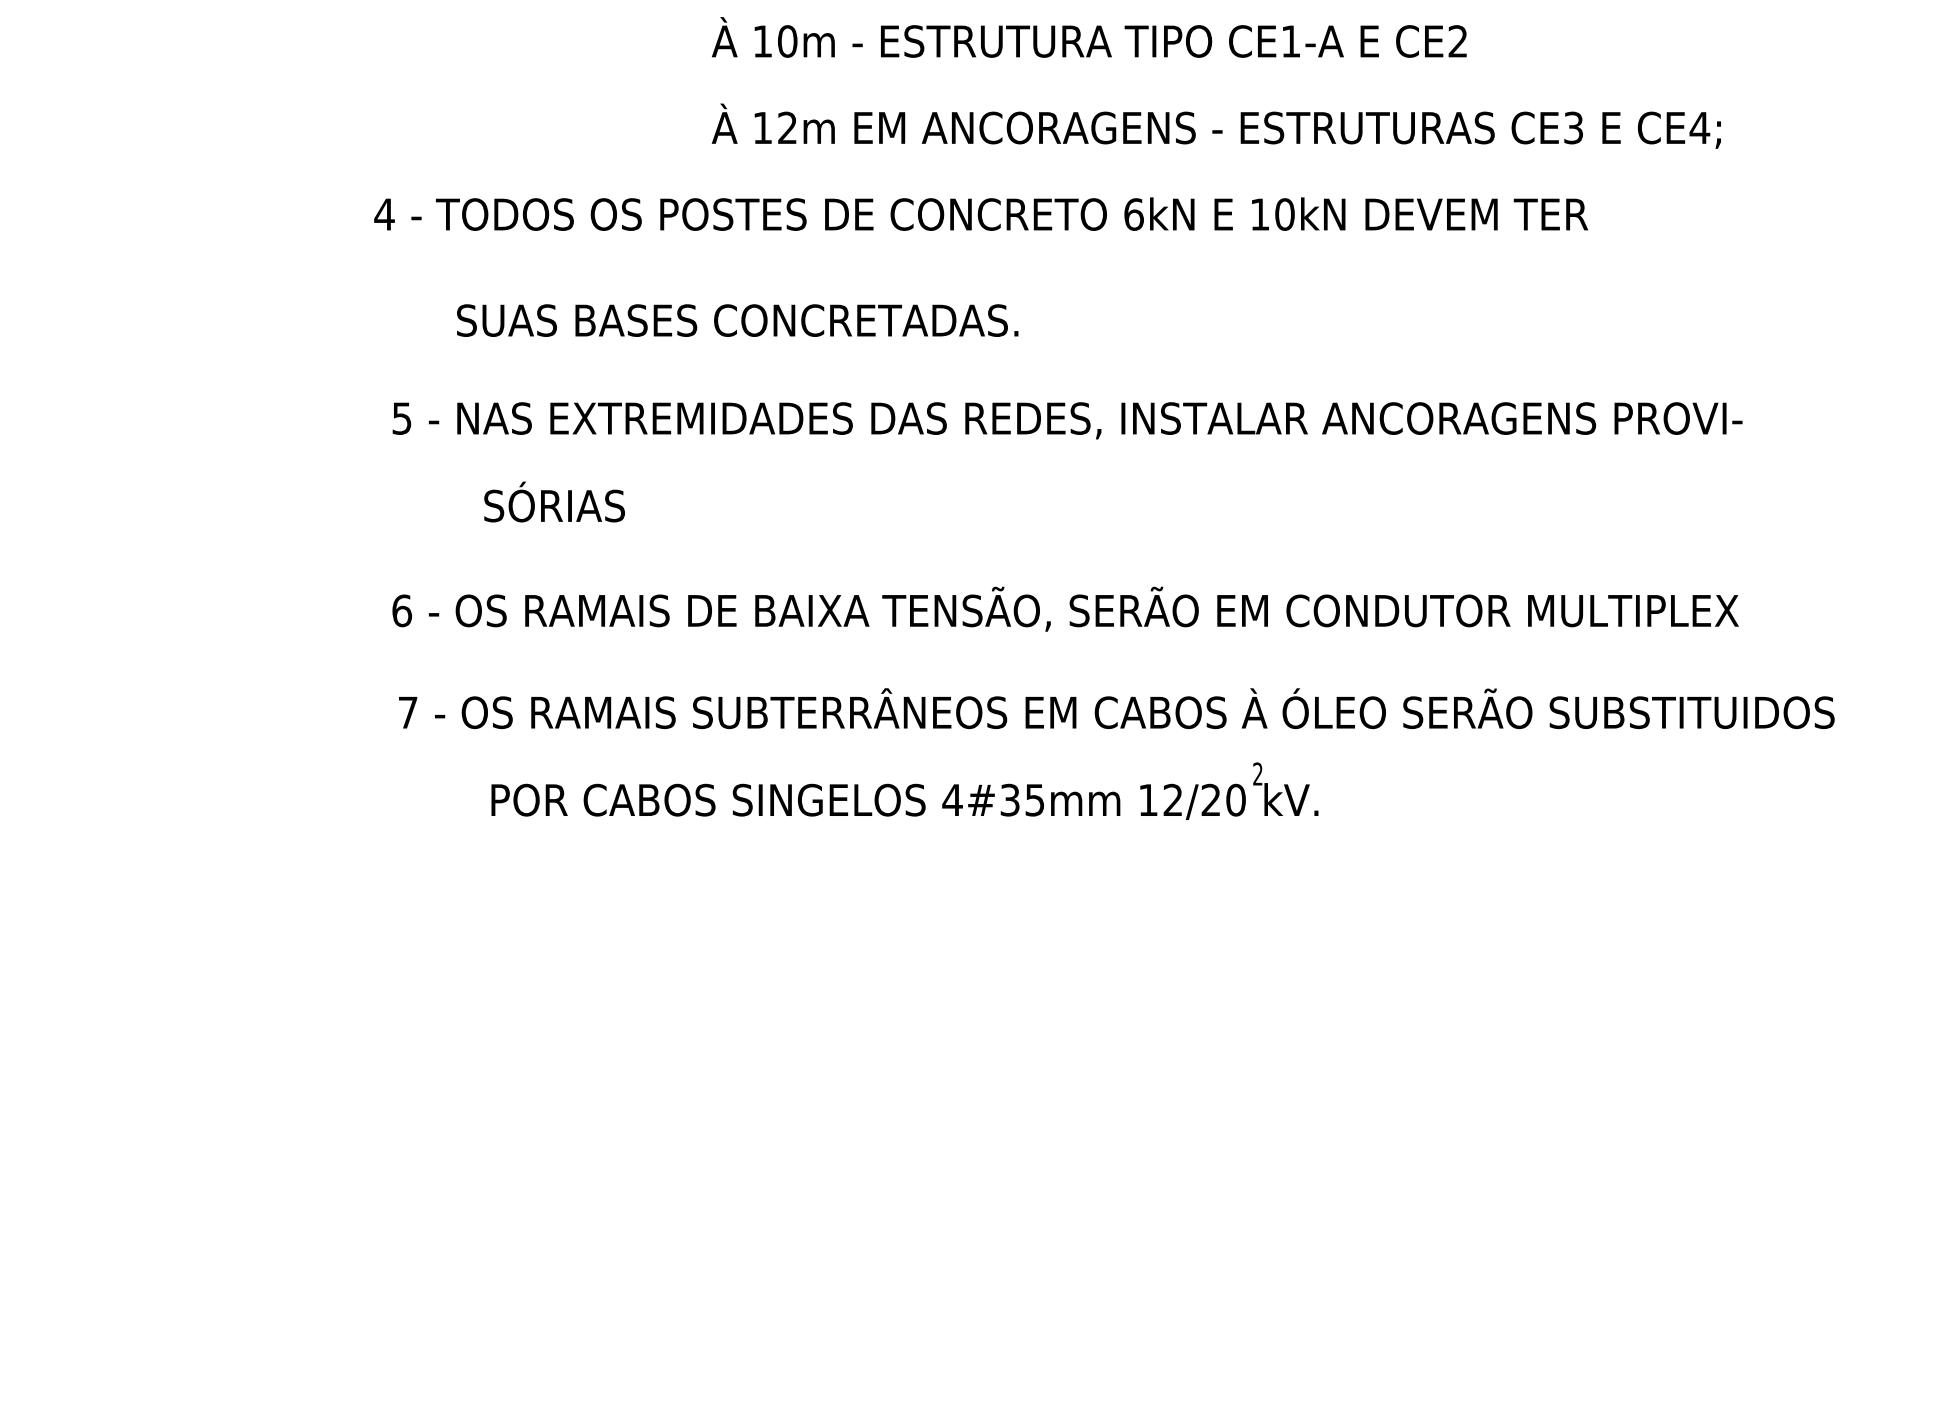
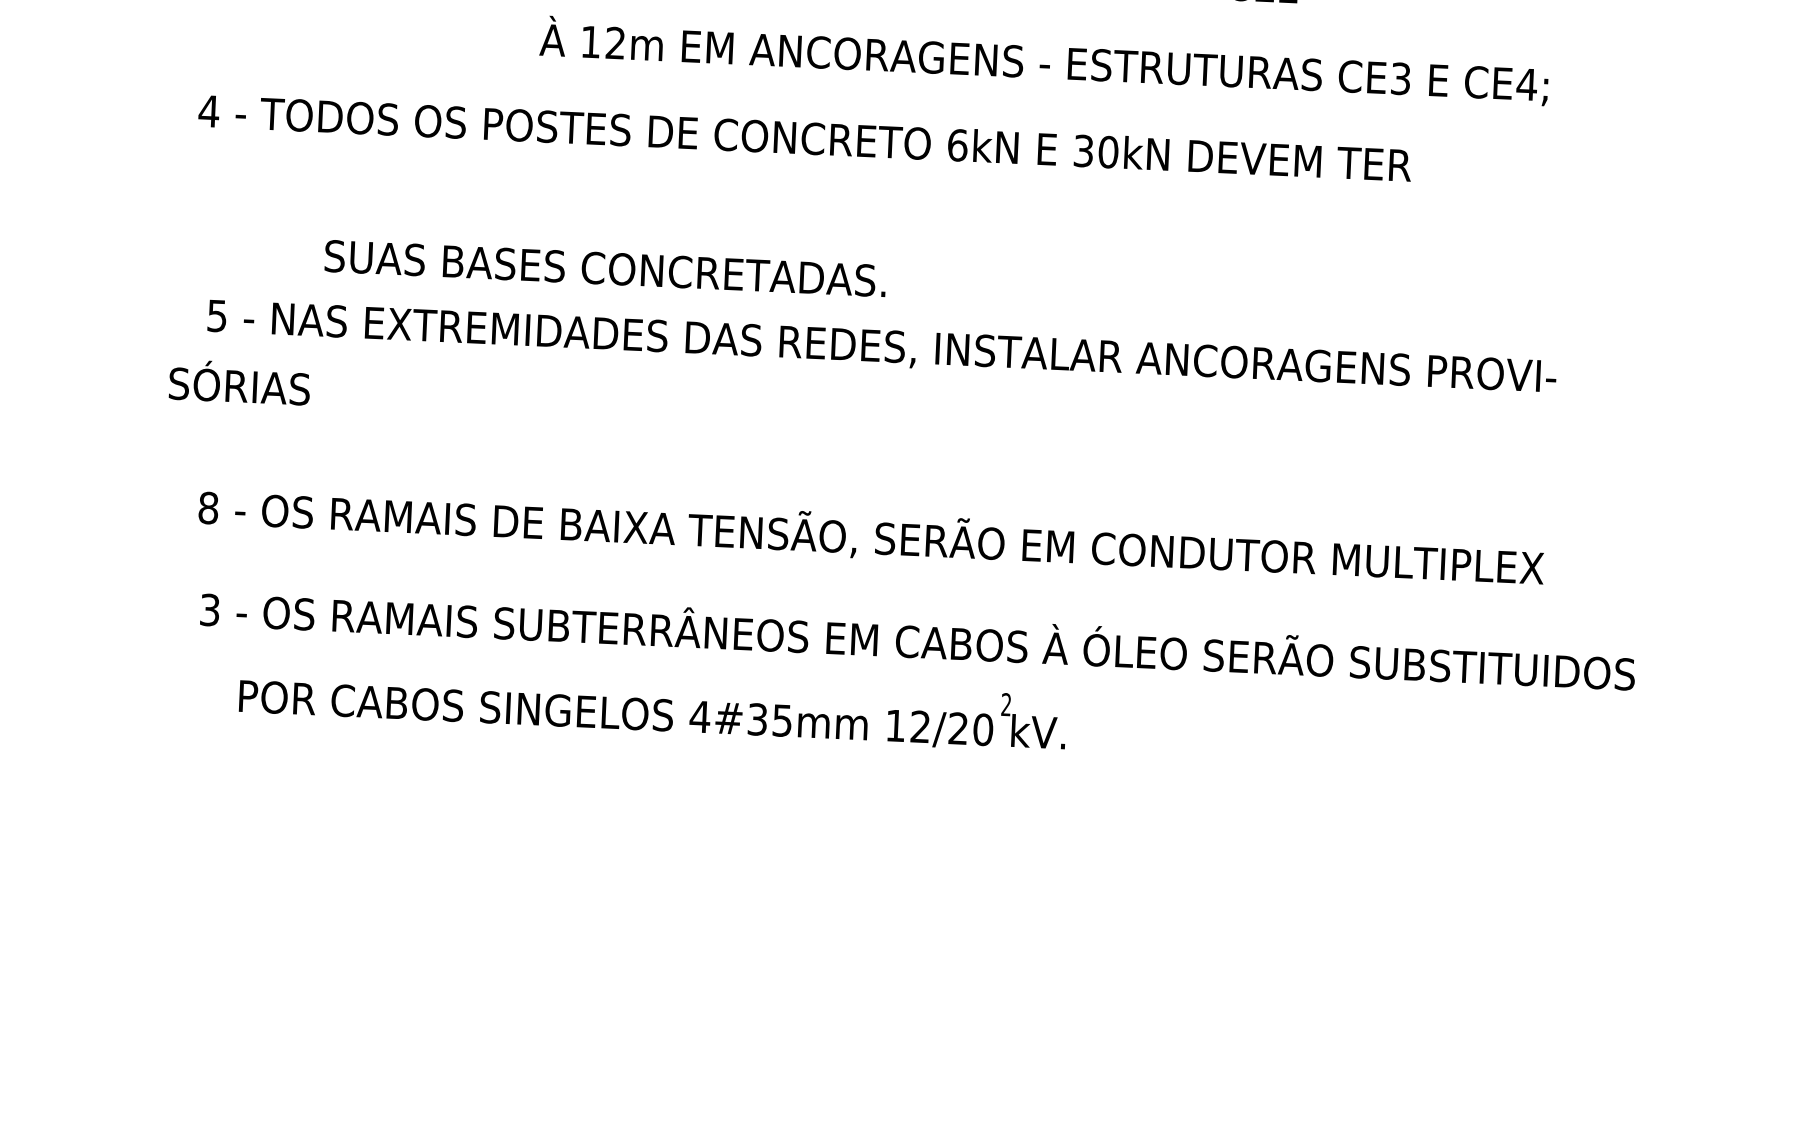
text: (1259, 214) -> (1083, 151), 10kN -> 30kN
text: (737, 320) -> (605, 268), moved
text: (554, 501) -> (239, 382), moved
text: (402, 610) -> (209, 507), 6 -> 8
text: (407, 712) -> (209, 609), 7 -> 3
text: (904, 790) -> (652, 705), moved

